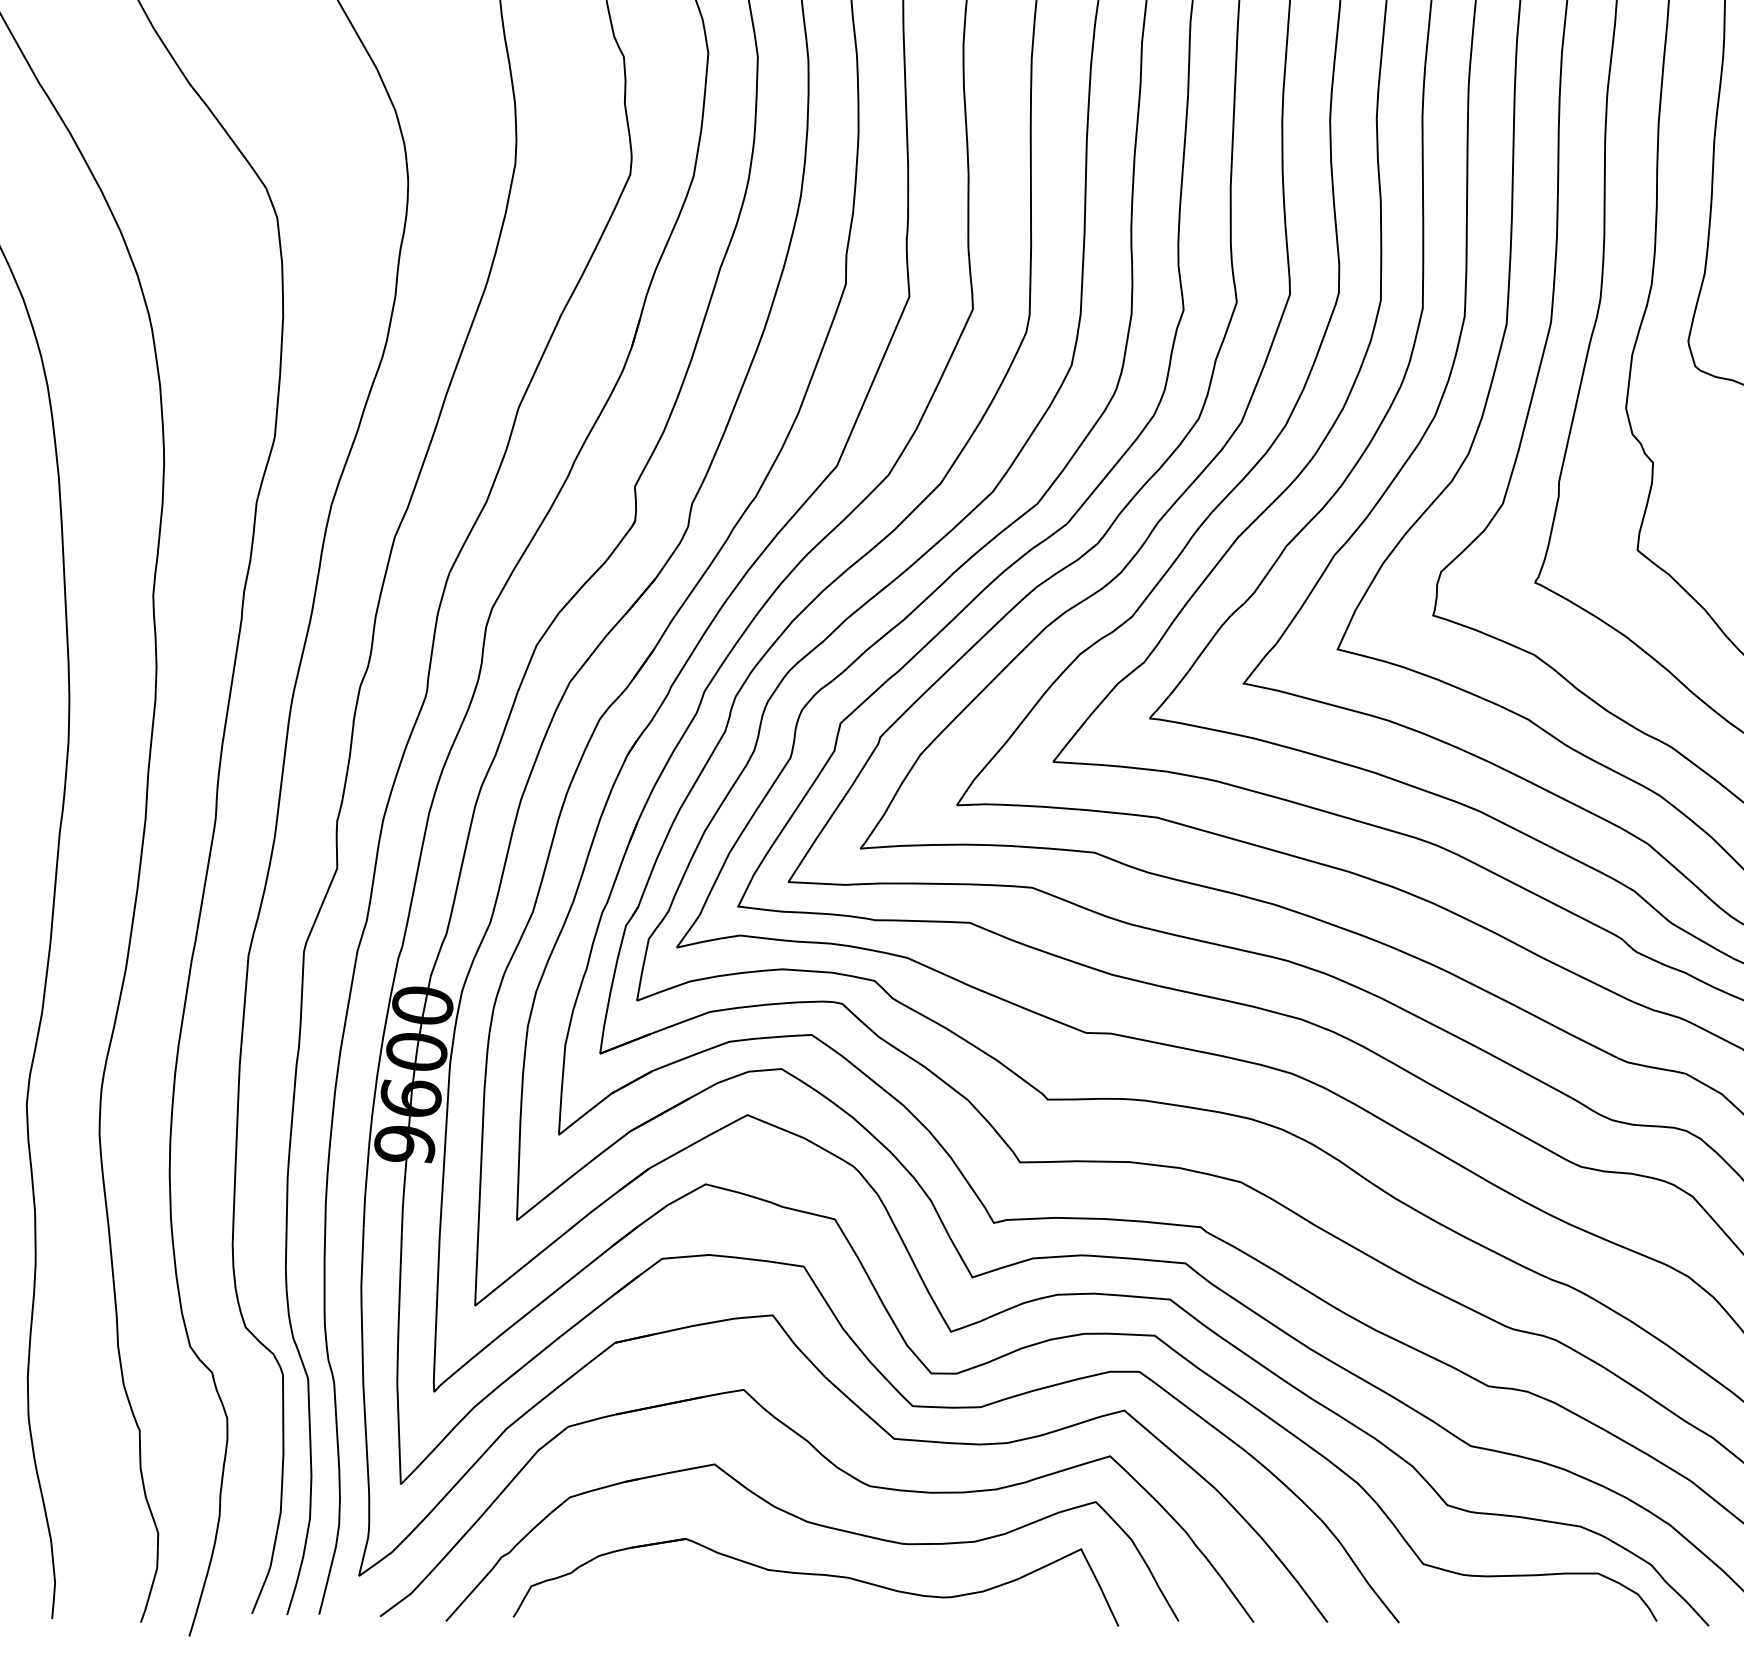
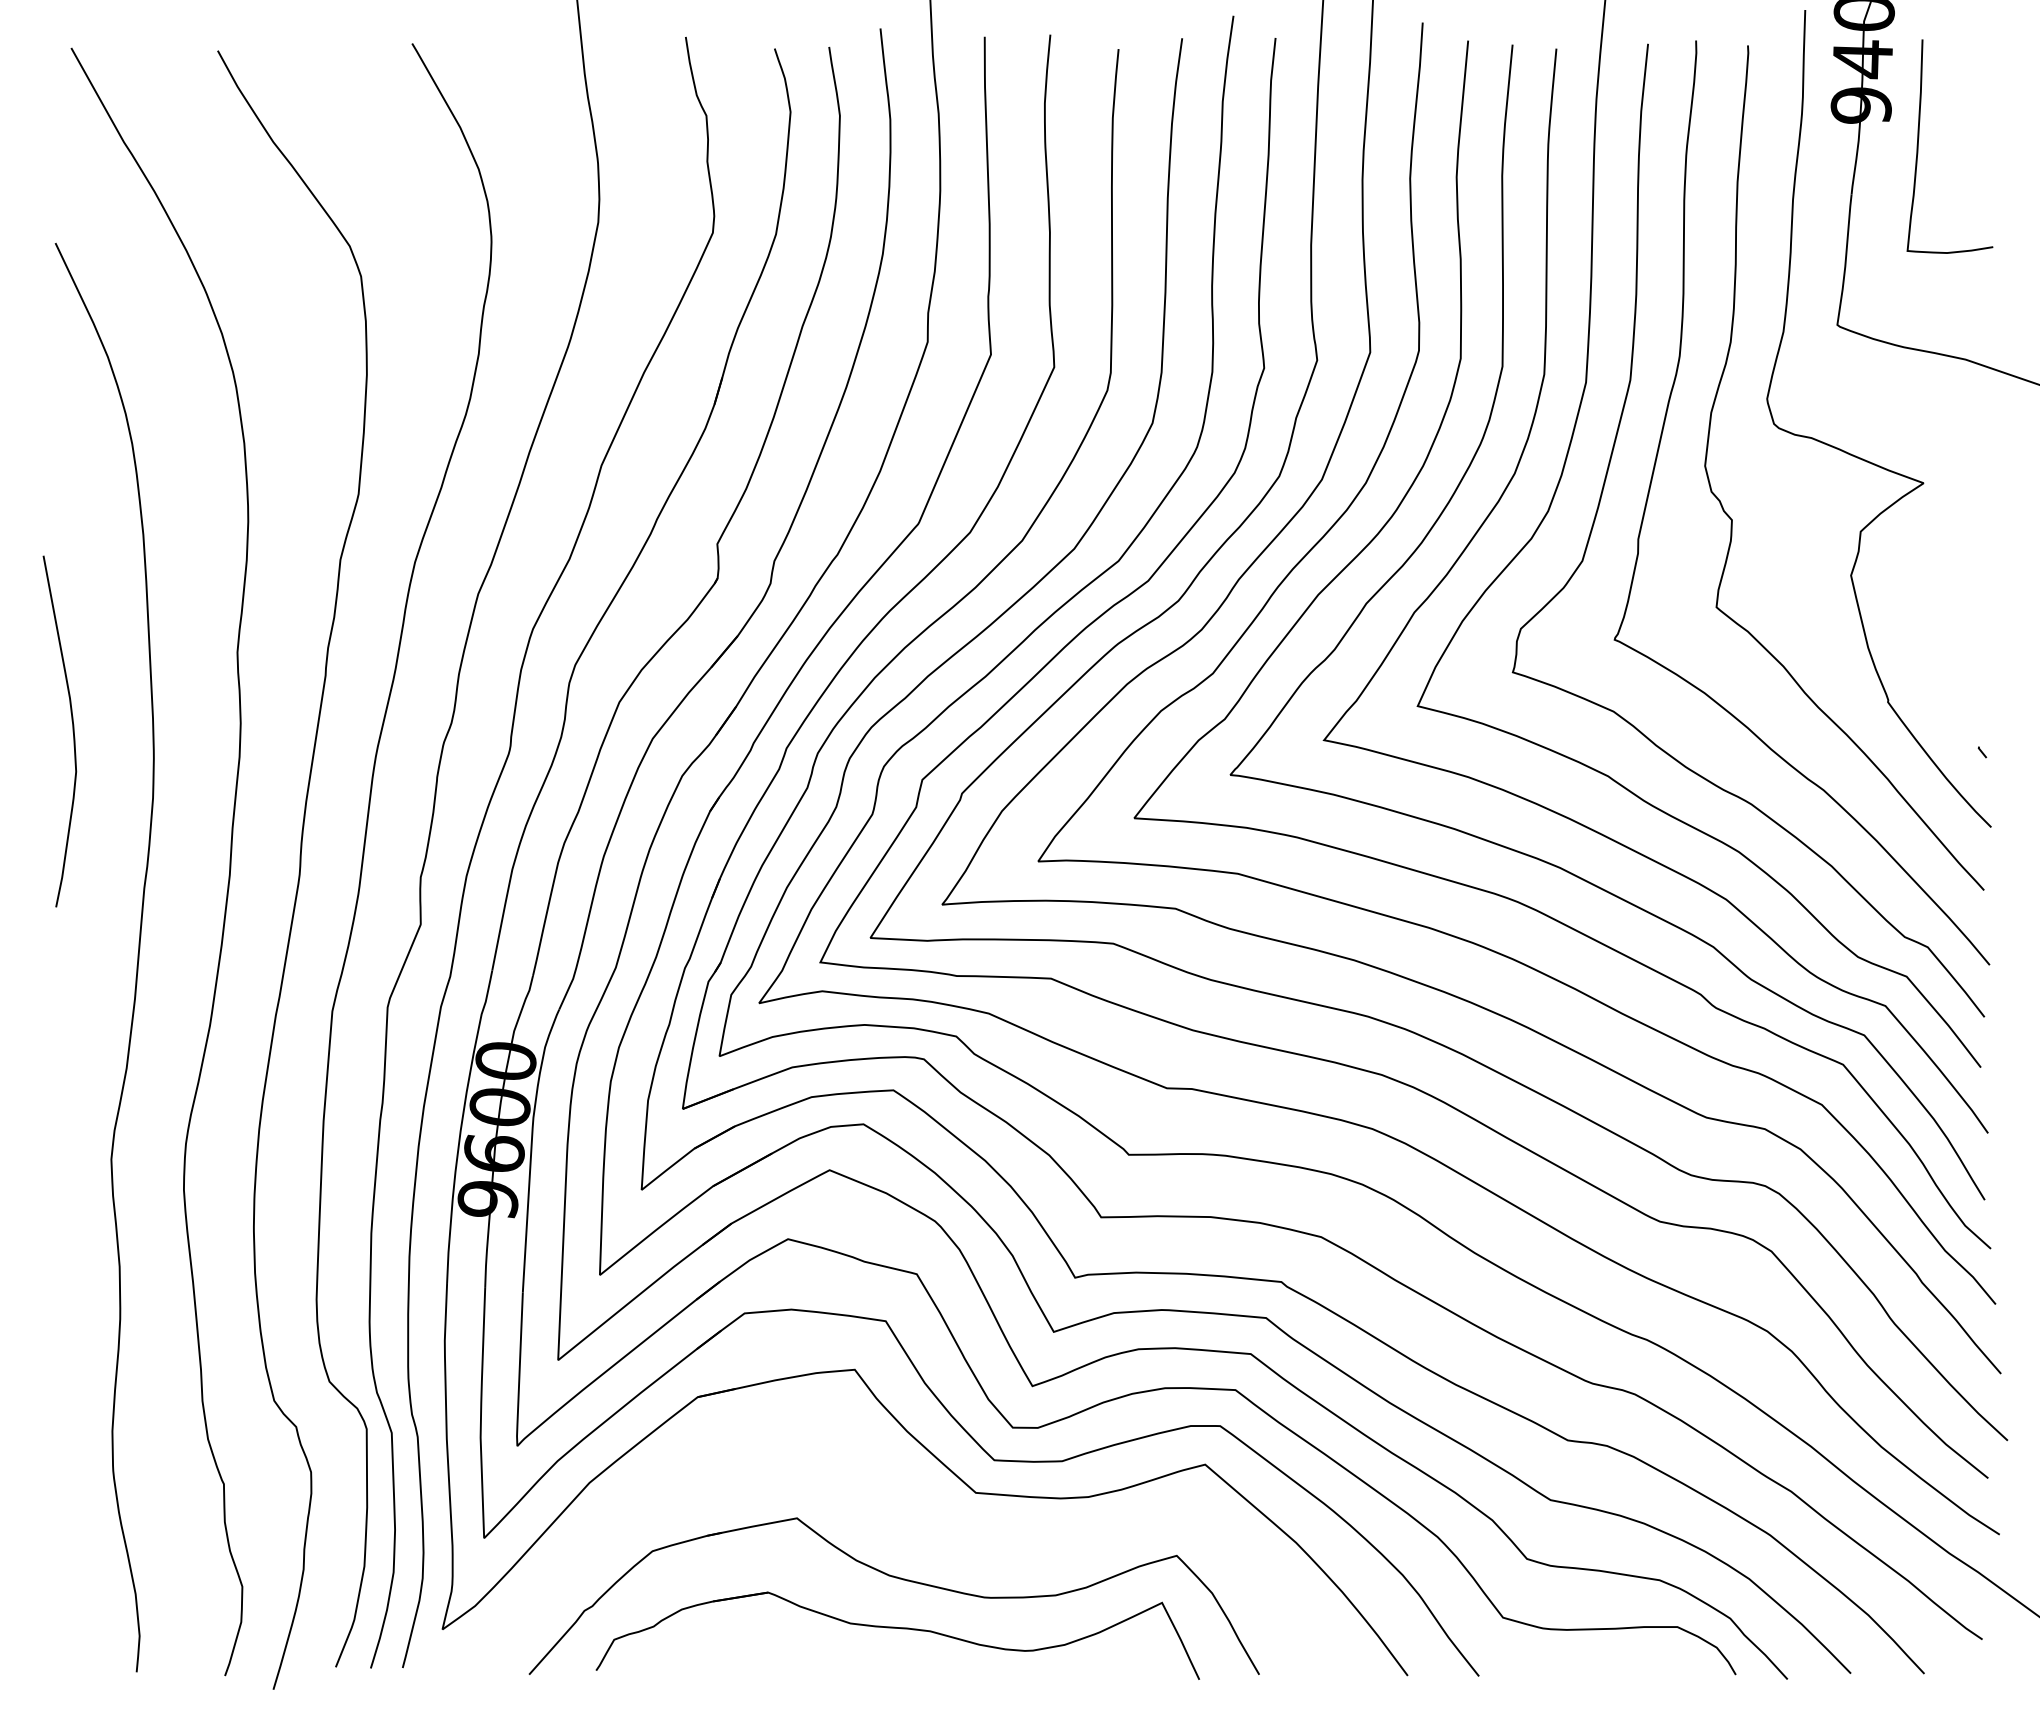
part: (836, 1468) -> (918, 1522), removed

